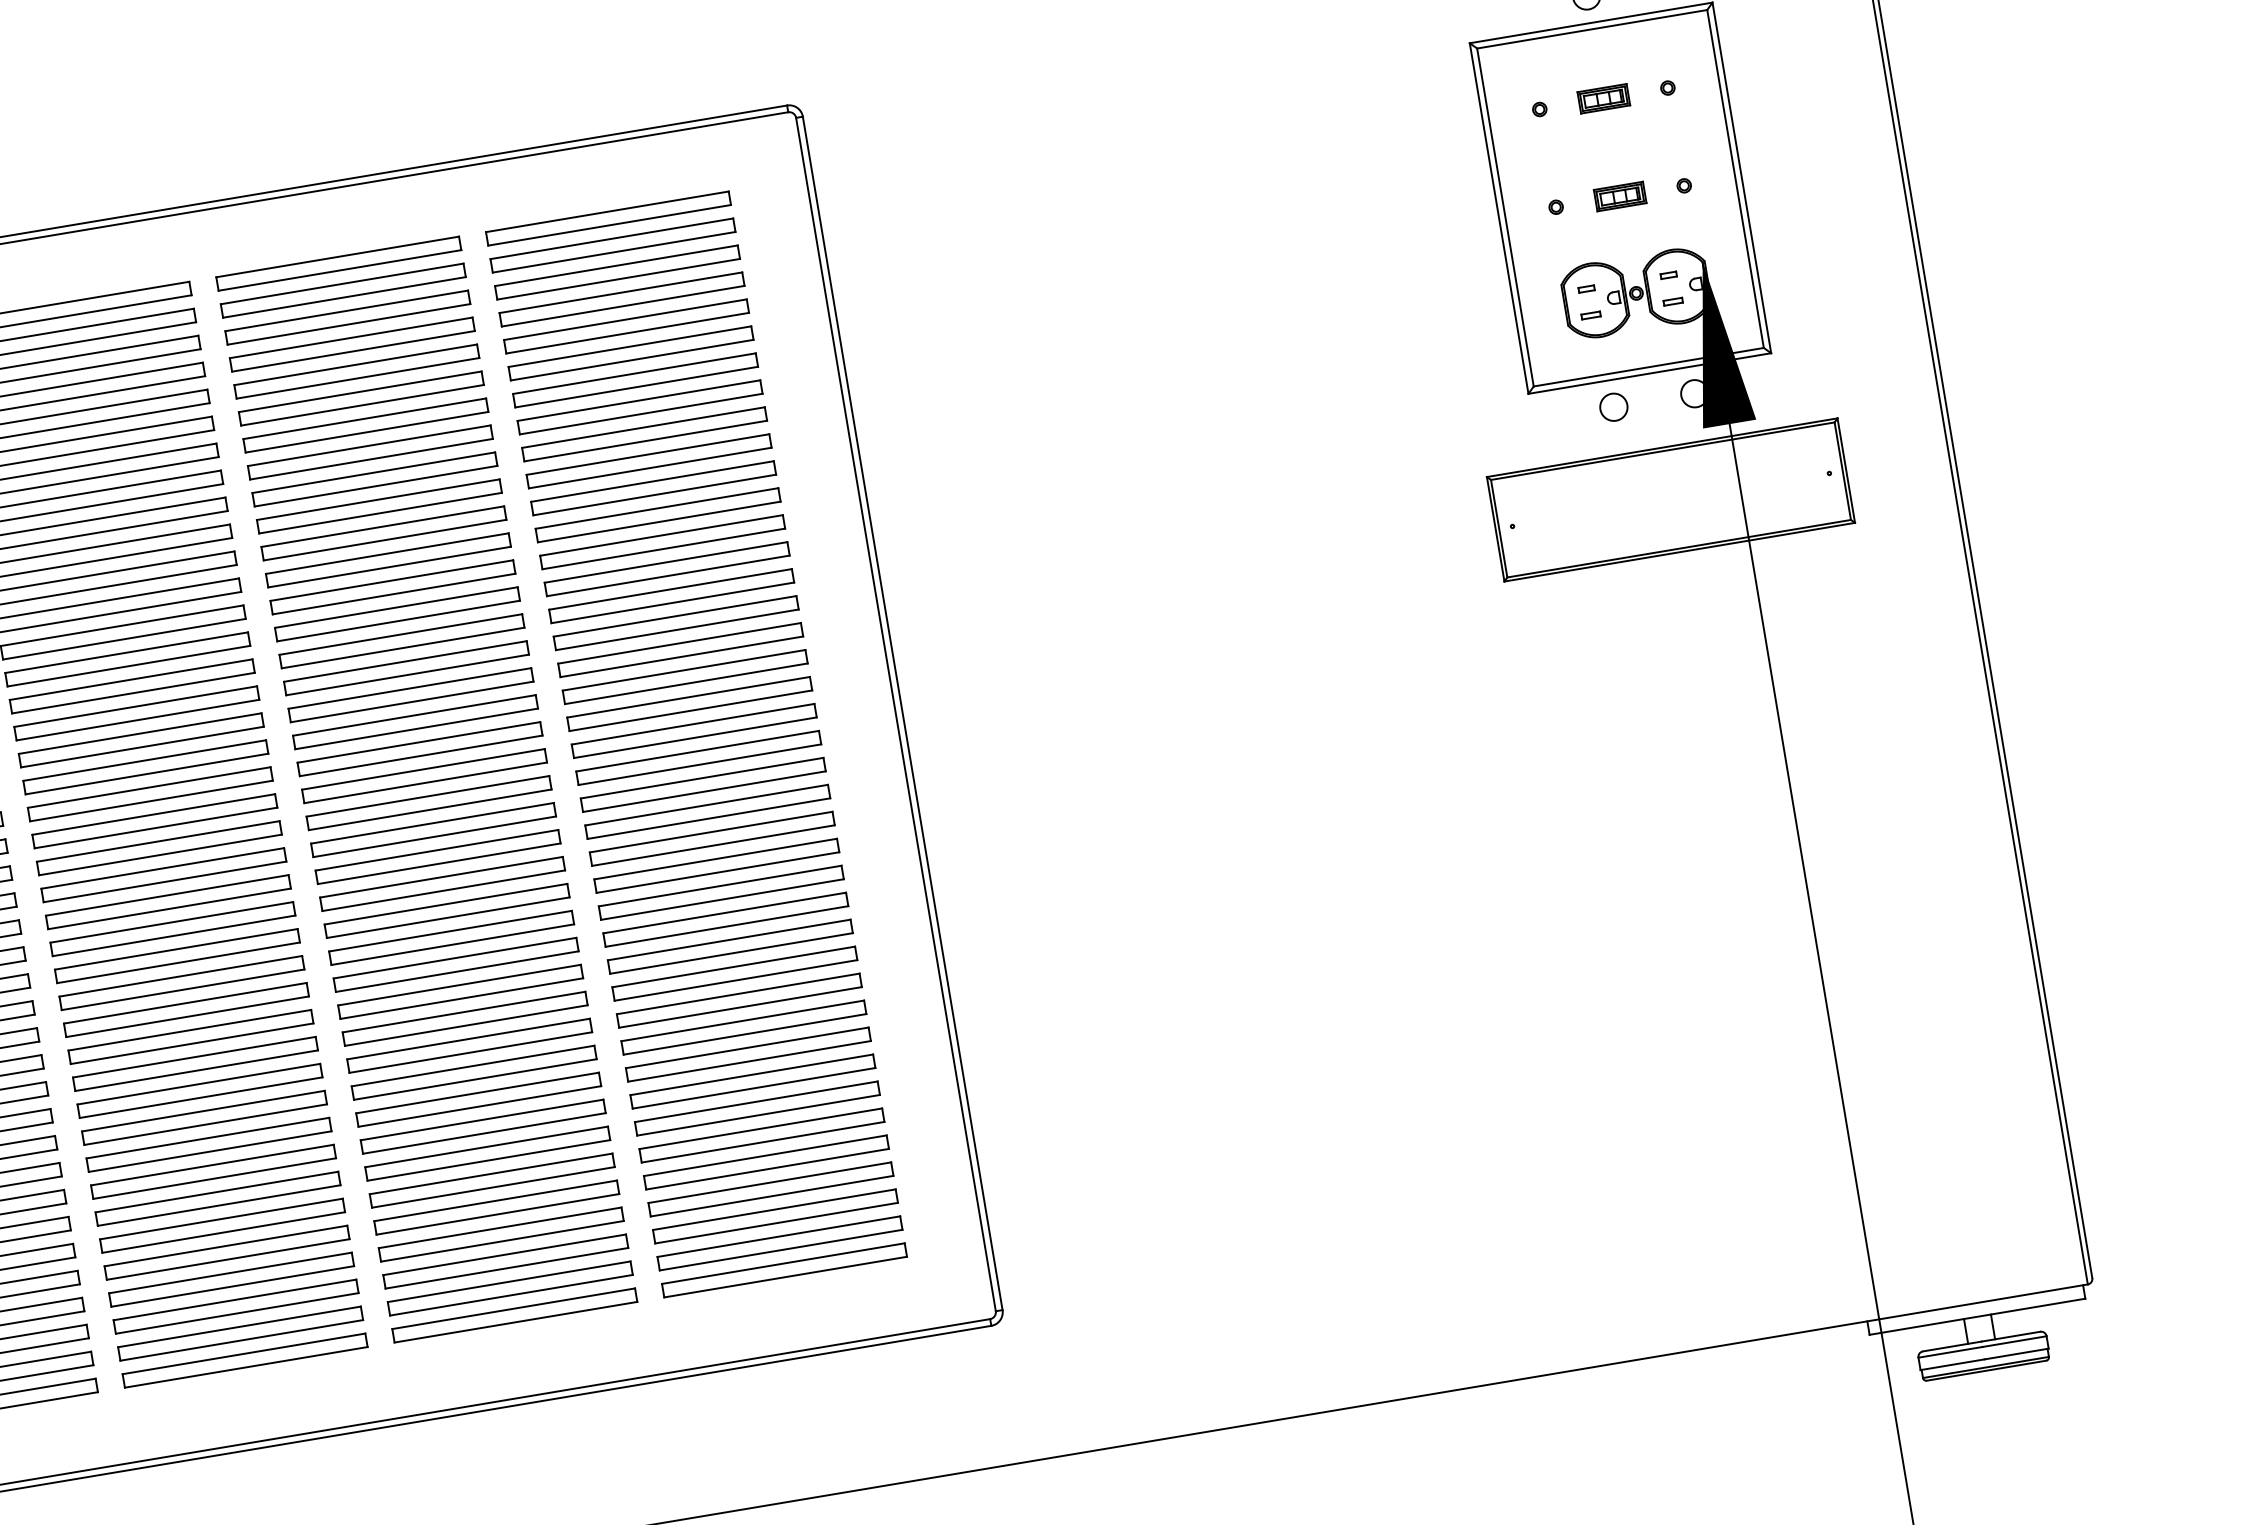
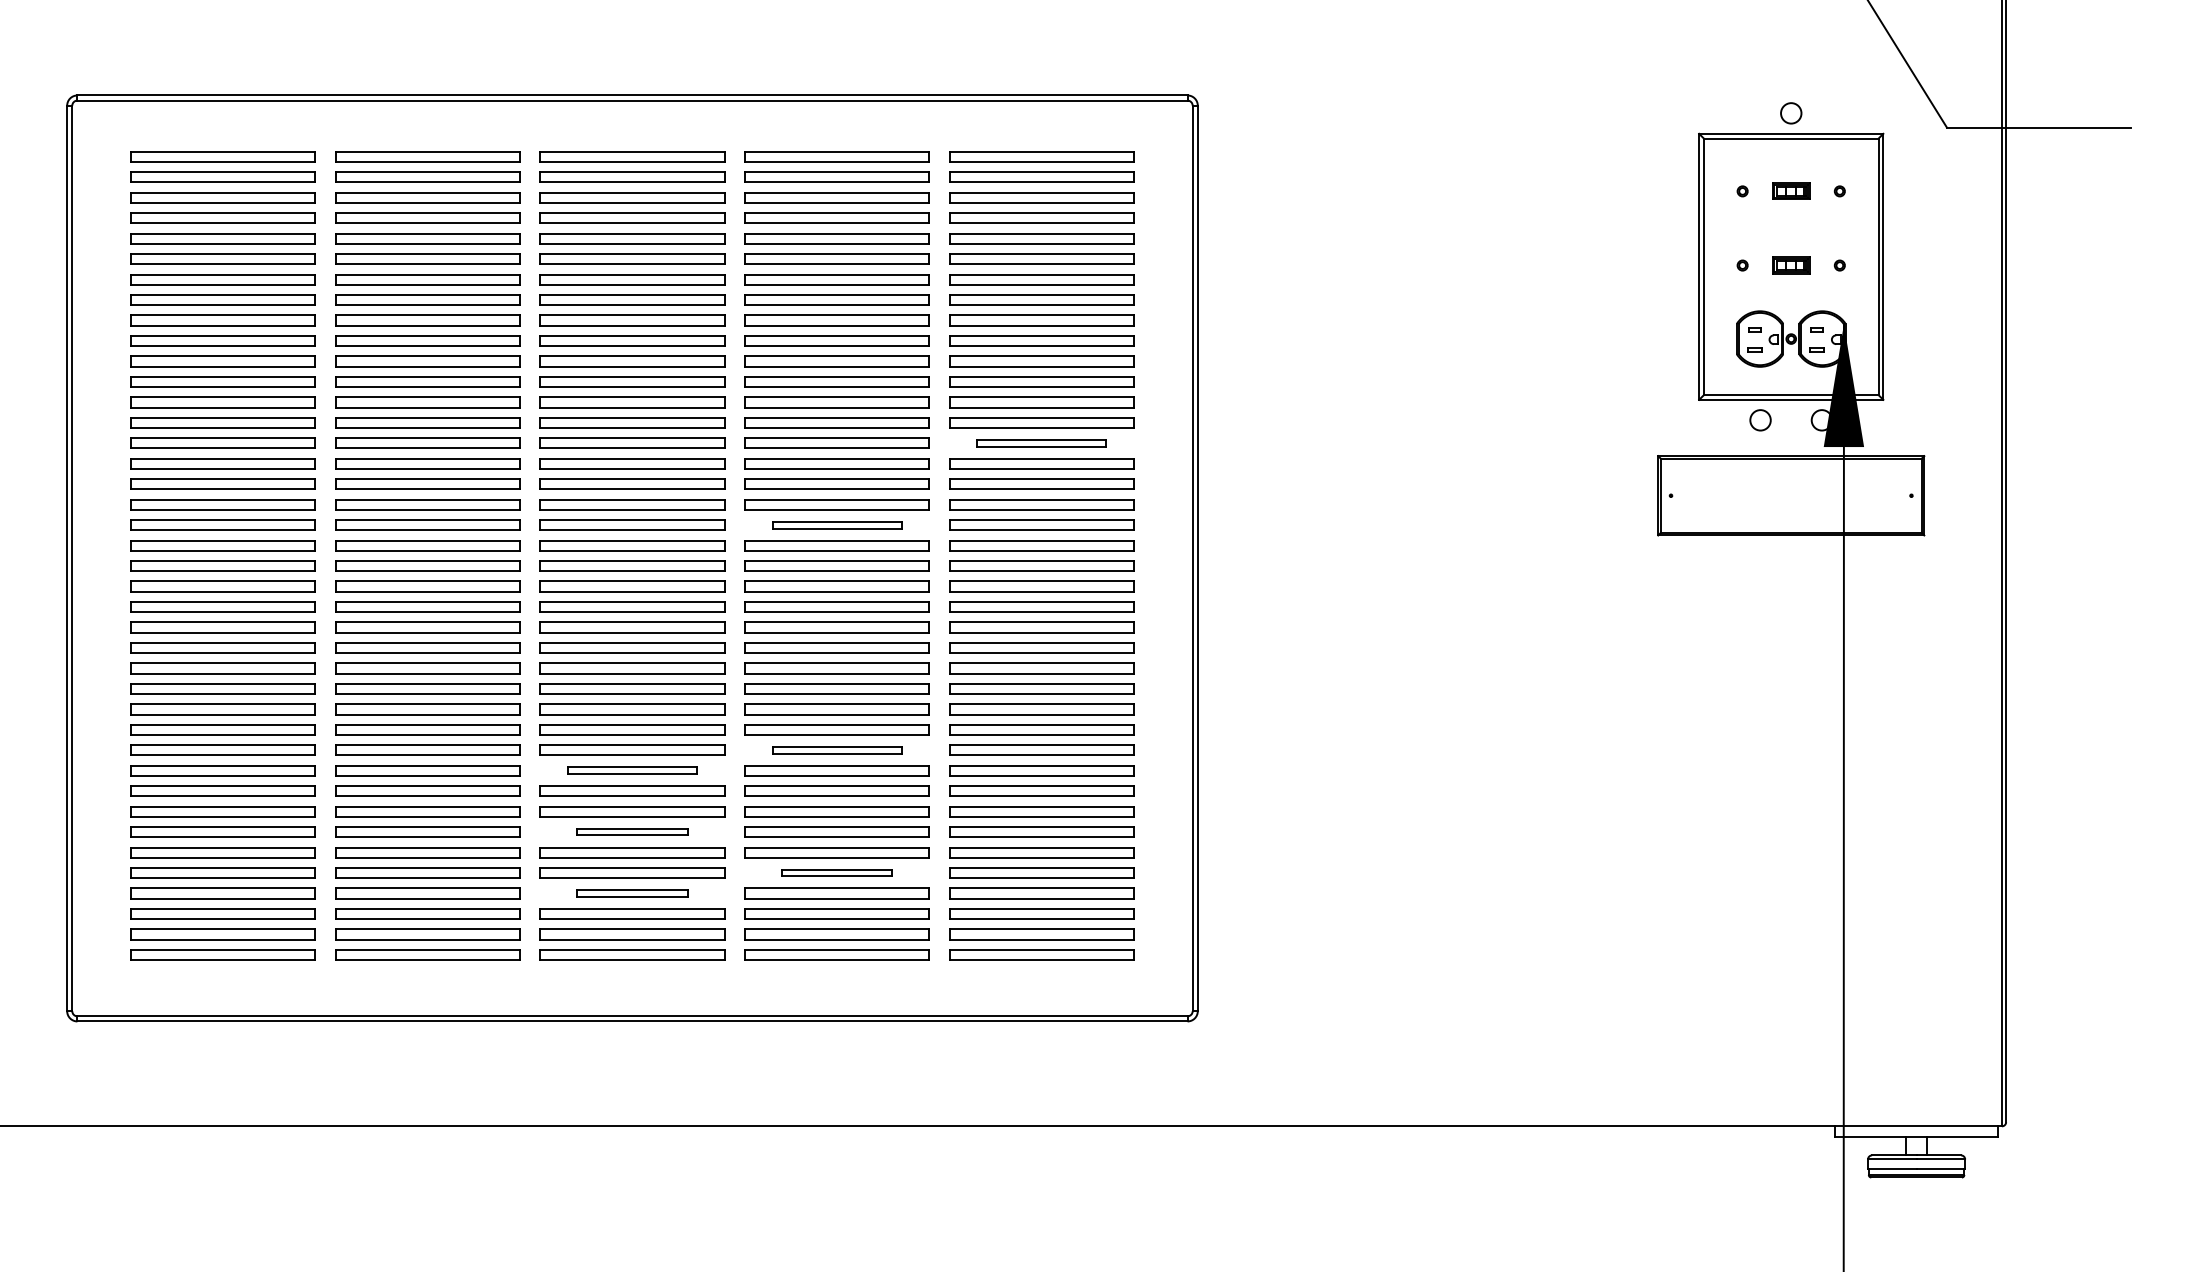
part: (671, 595) -> (1041, 442), size x0.7
part: (419, 748) -> (836, 524), size x0.7
part: (468, 1044) -> (836, 749), size x0.7
part: (204, 1117) -> (632, 770), size x0.7
part: (217, 1197) -> (632, 831), size x0.6
part: (495, 1206) -> (836, 872), size x0.6
part: (231, 1279) -> (632, 893), size x0.6

